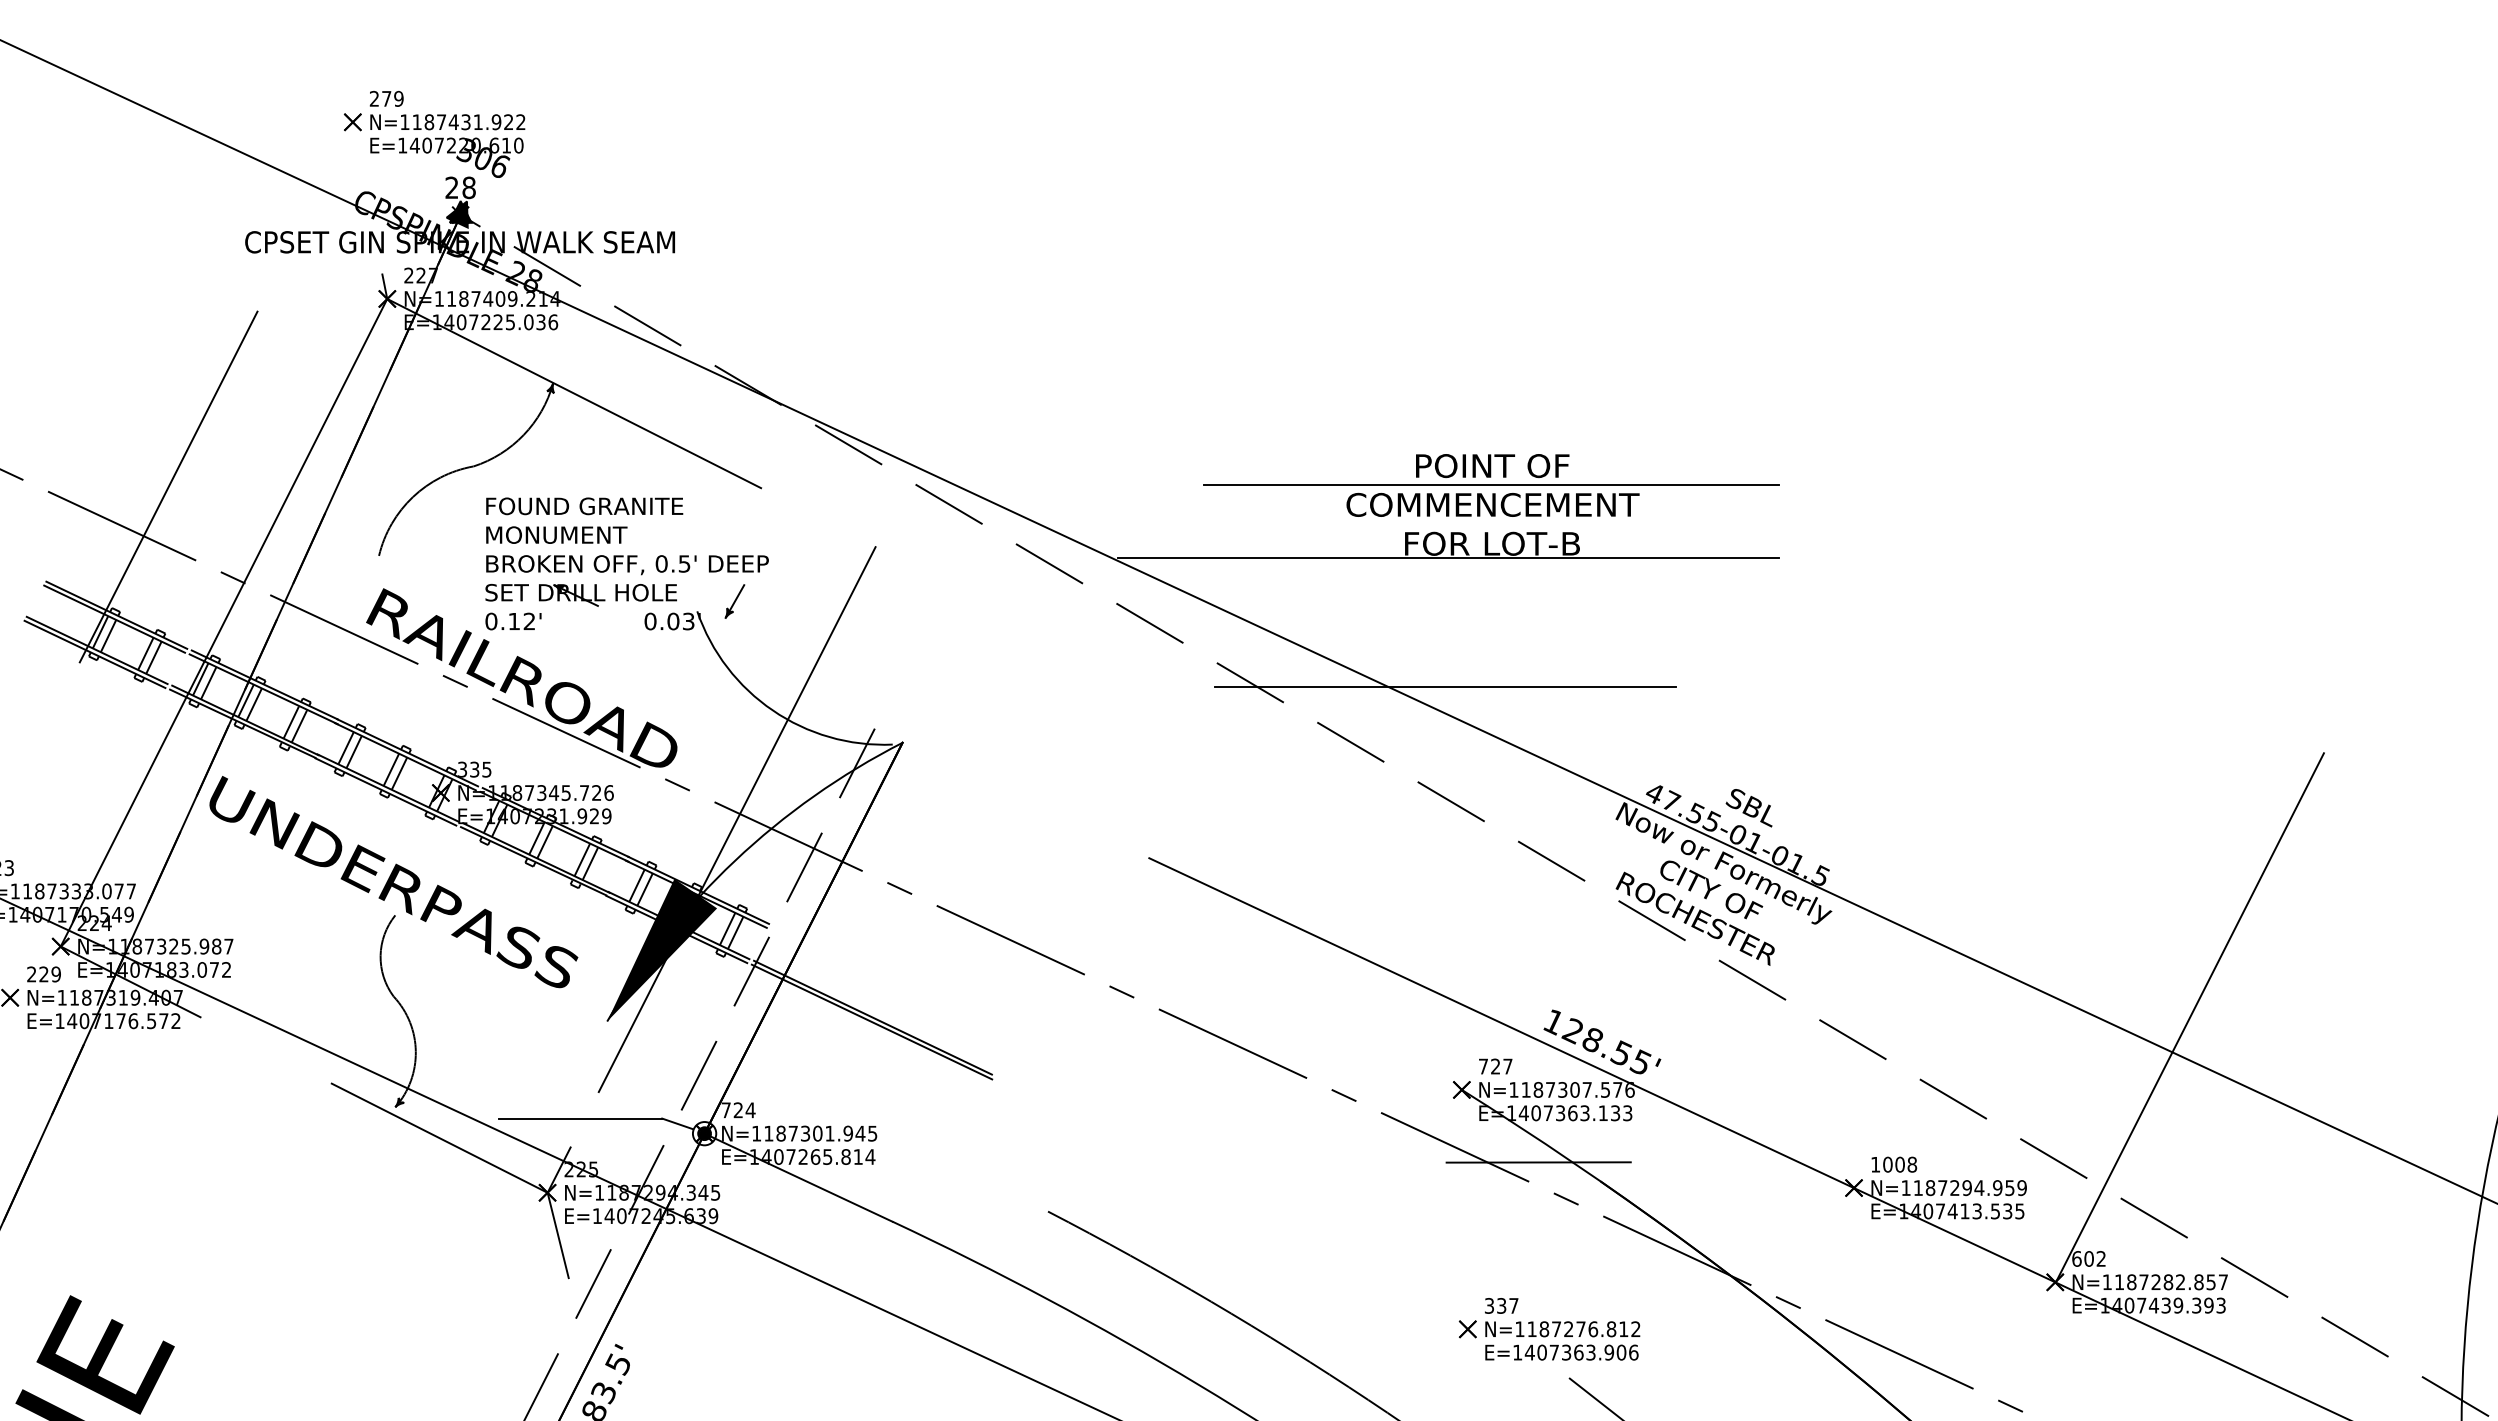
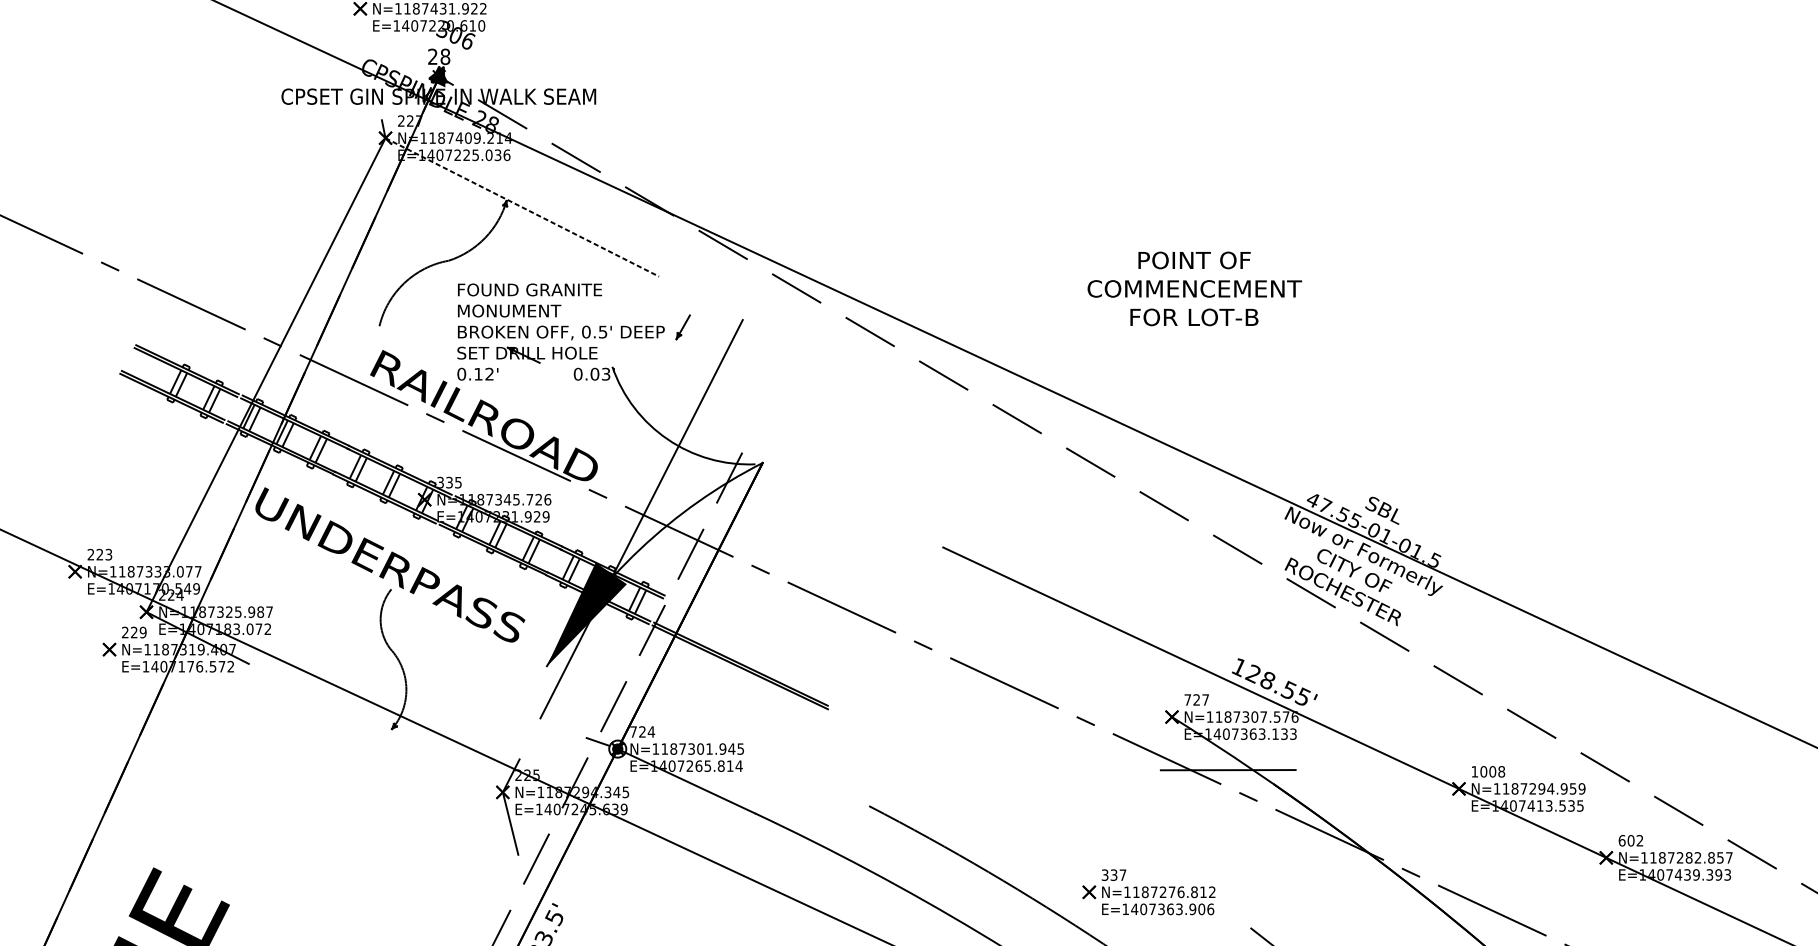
line: (574, 393) -> (522, 207), solid -> dashed
line: (1491, 485) -> (1193, 274), removed
line: (168, 486) -> (225, 275), removed
line: (1448, 558) -> (1162, 328), removed
part: (734, 601) -> (682, 327), moved
line: (1445, 687) -> (1160, 422), removed
line: (2189, 1017) -> (1704, 664), removed
line: (580, 1118) -> (526, 737), removed
line: (439, 1137) -> (423, 751), removed
part: (1549, 1329) -> (1149, 892), moved

